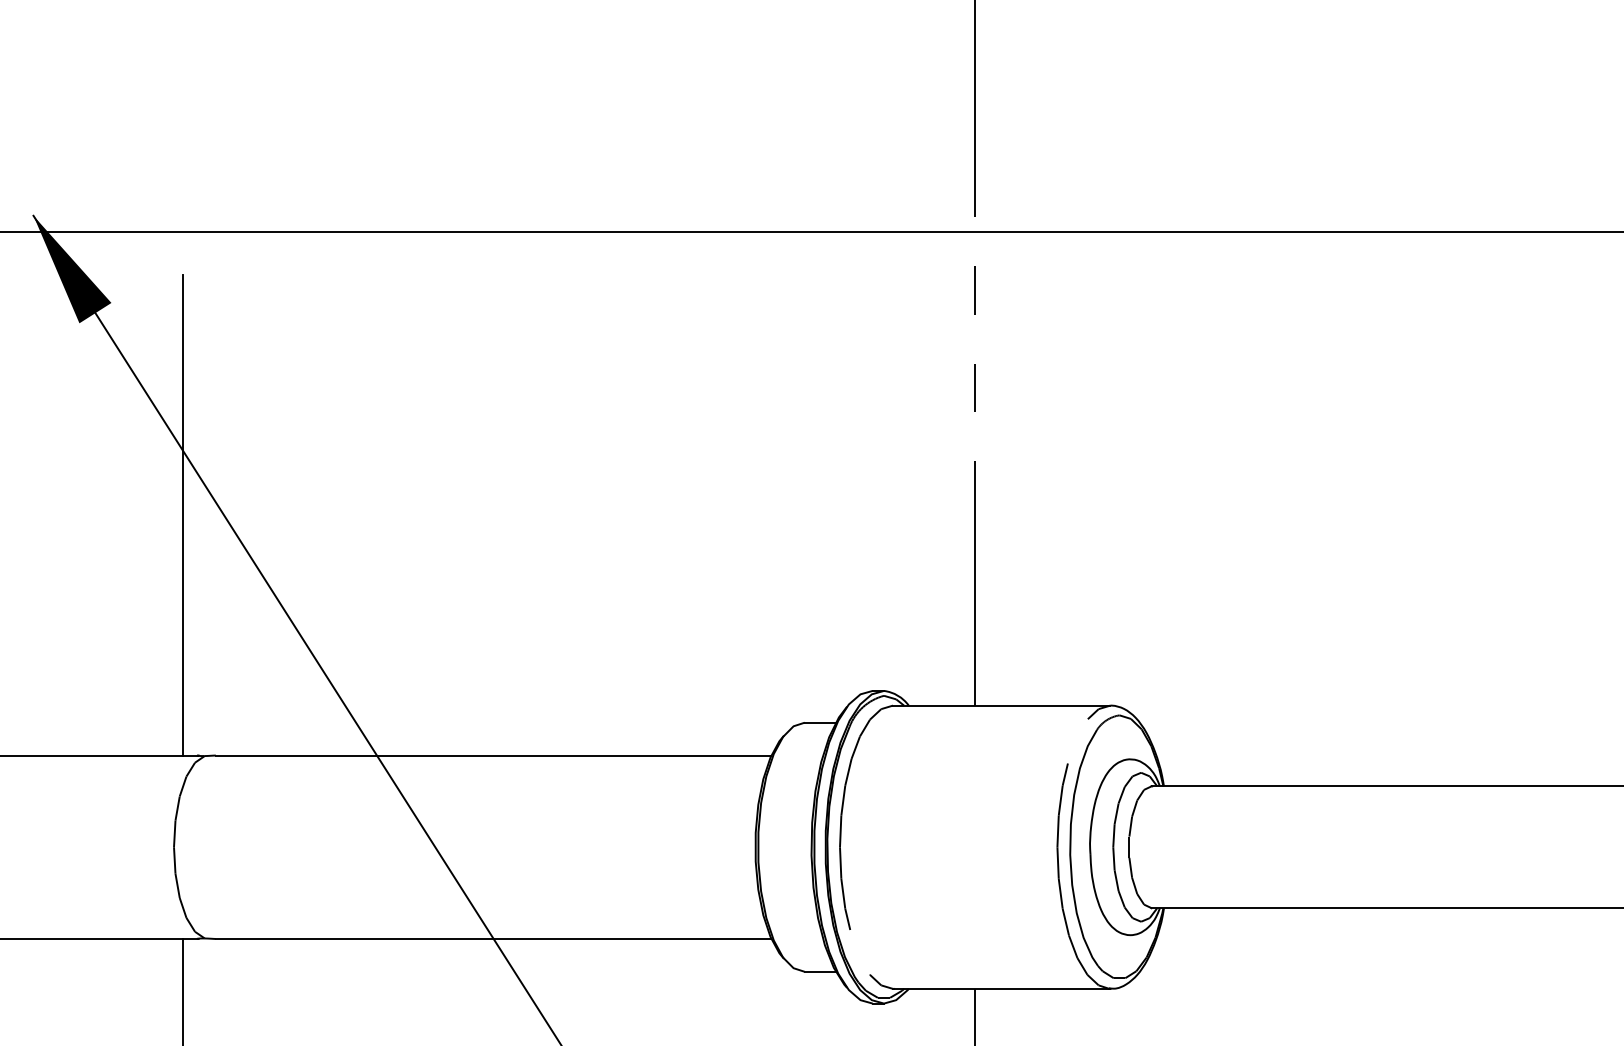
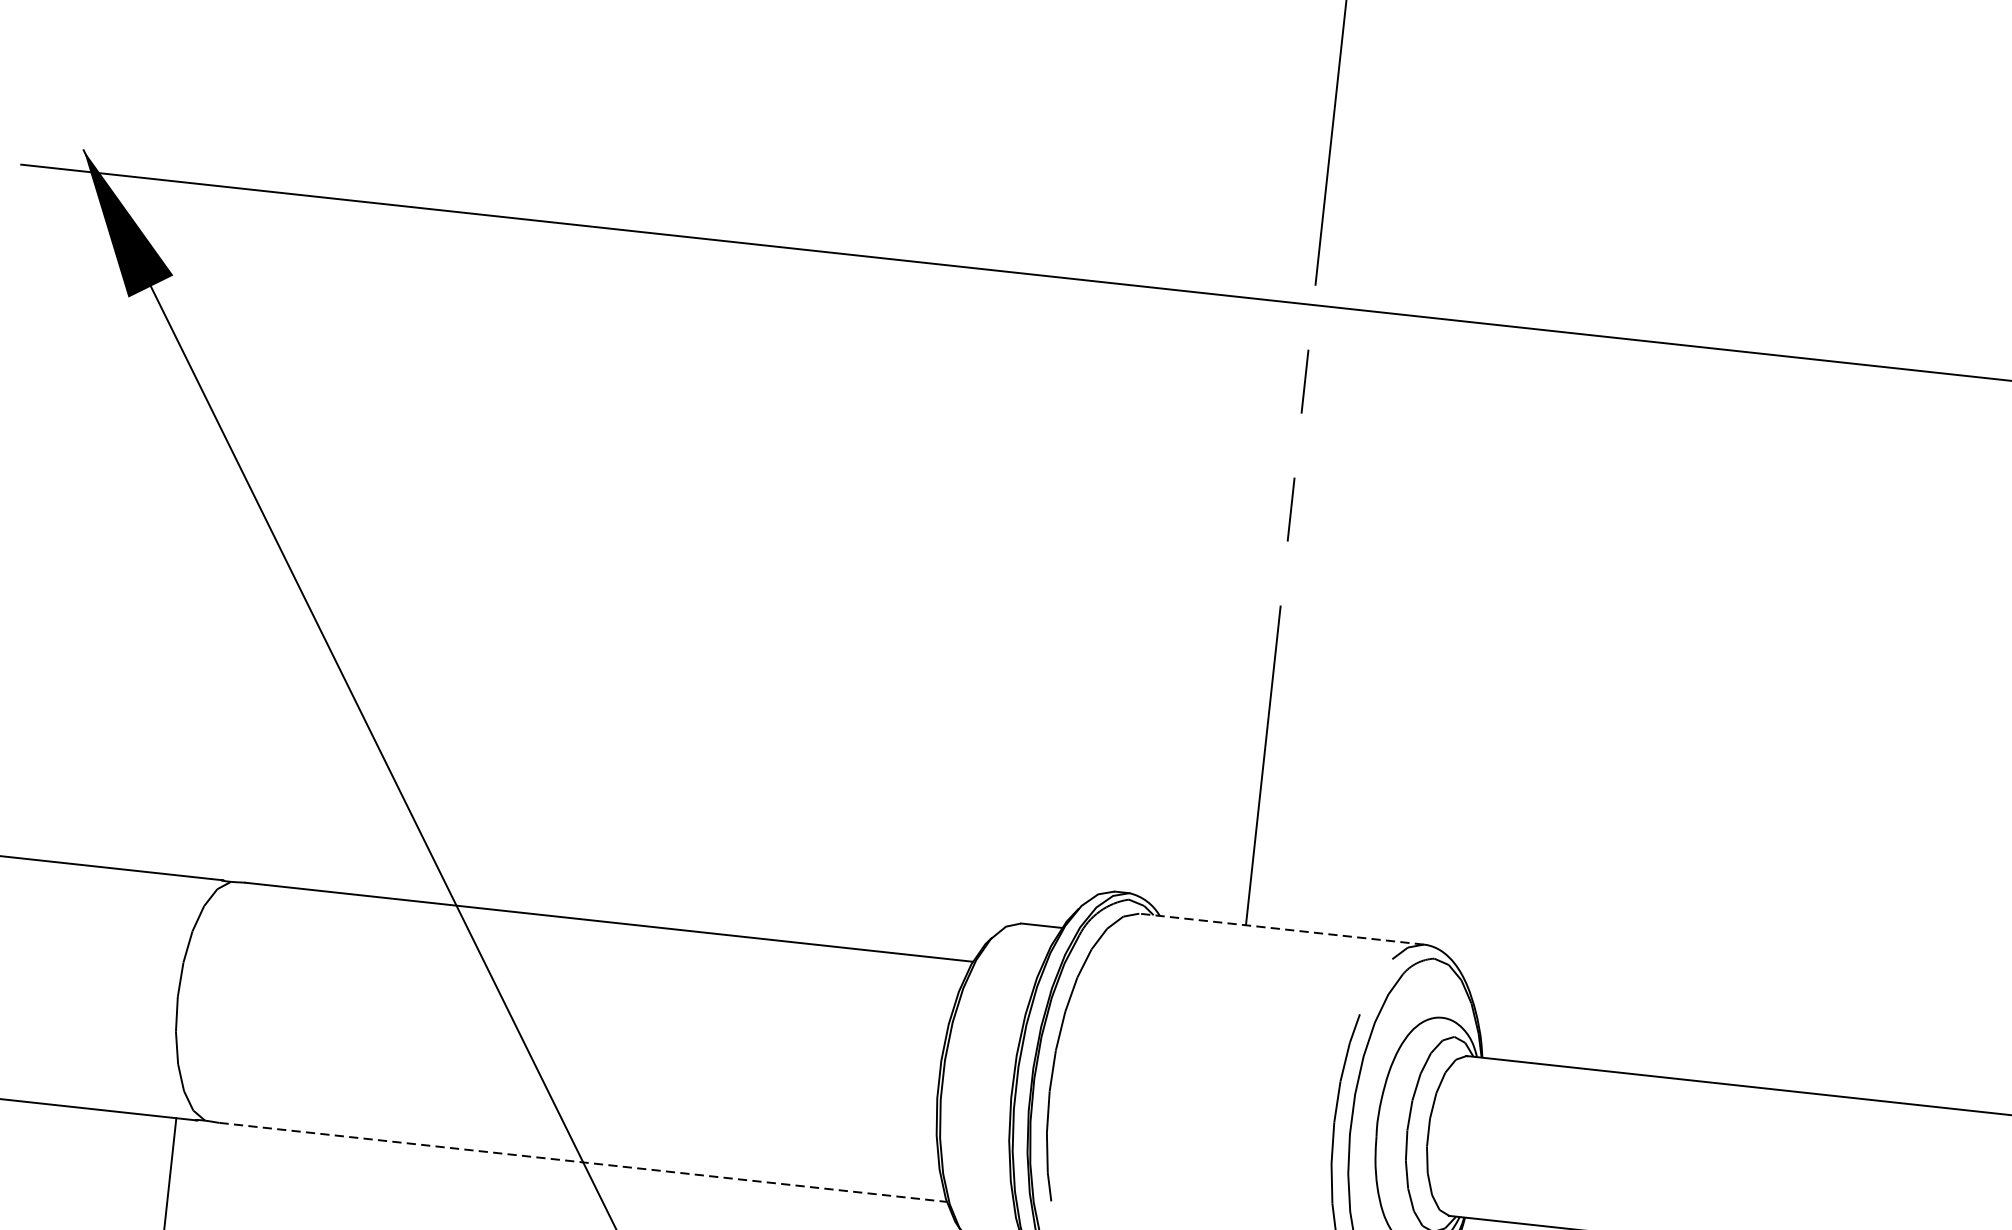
line: (182, 515) -> (236, 563), removed
line: (1001, 705) -> (1281, 928), solid -> dashed
line: (493, 938) -> (583, 1161), solid -> dashed

